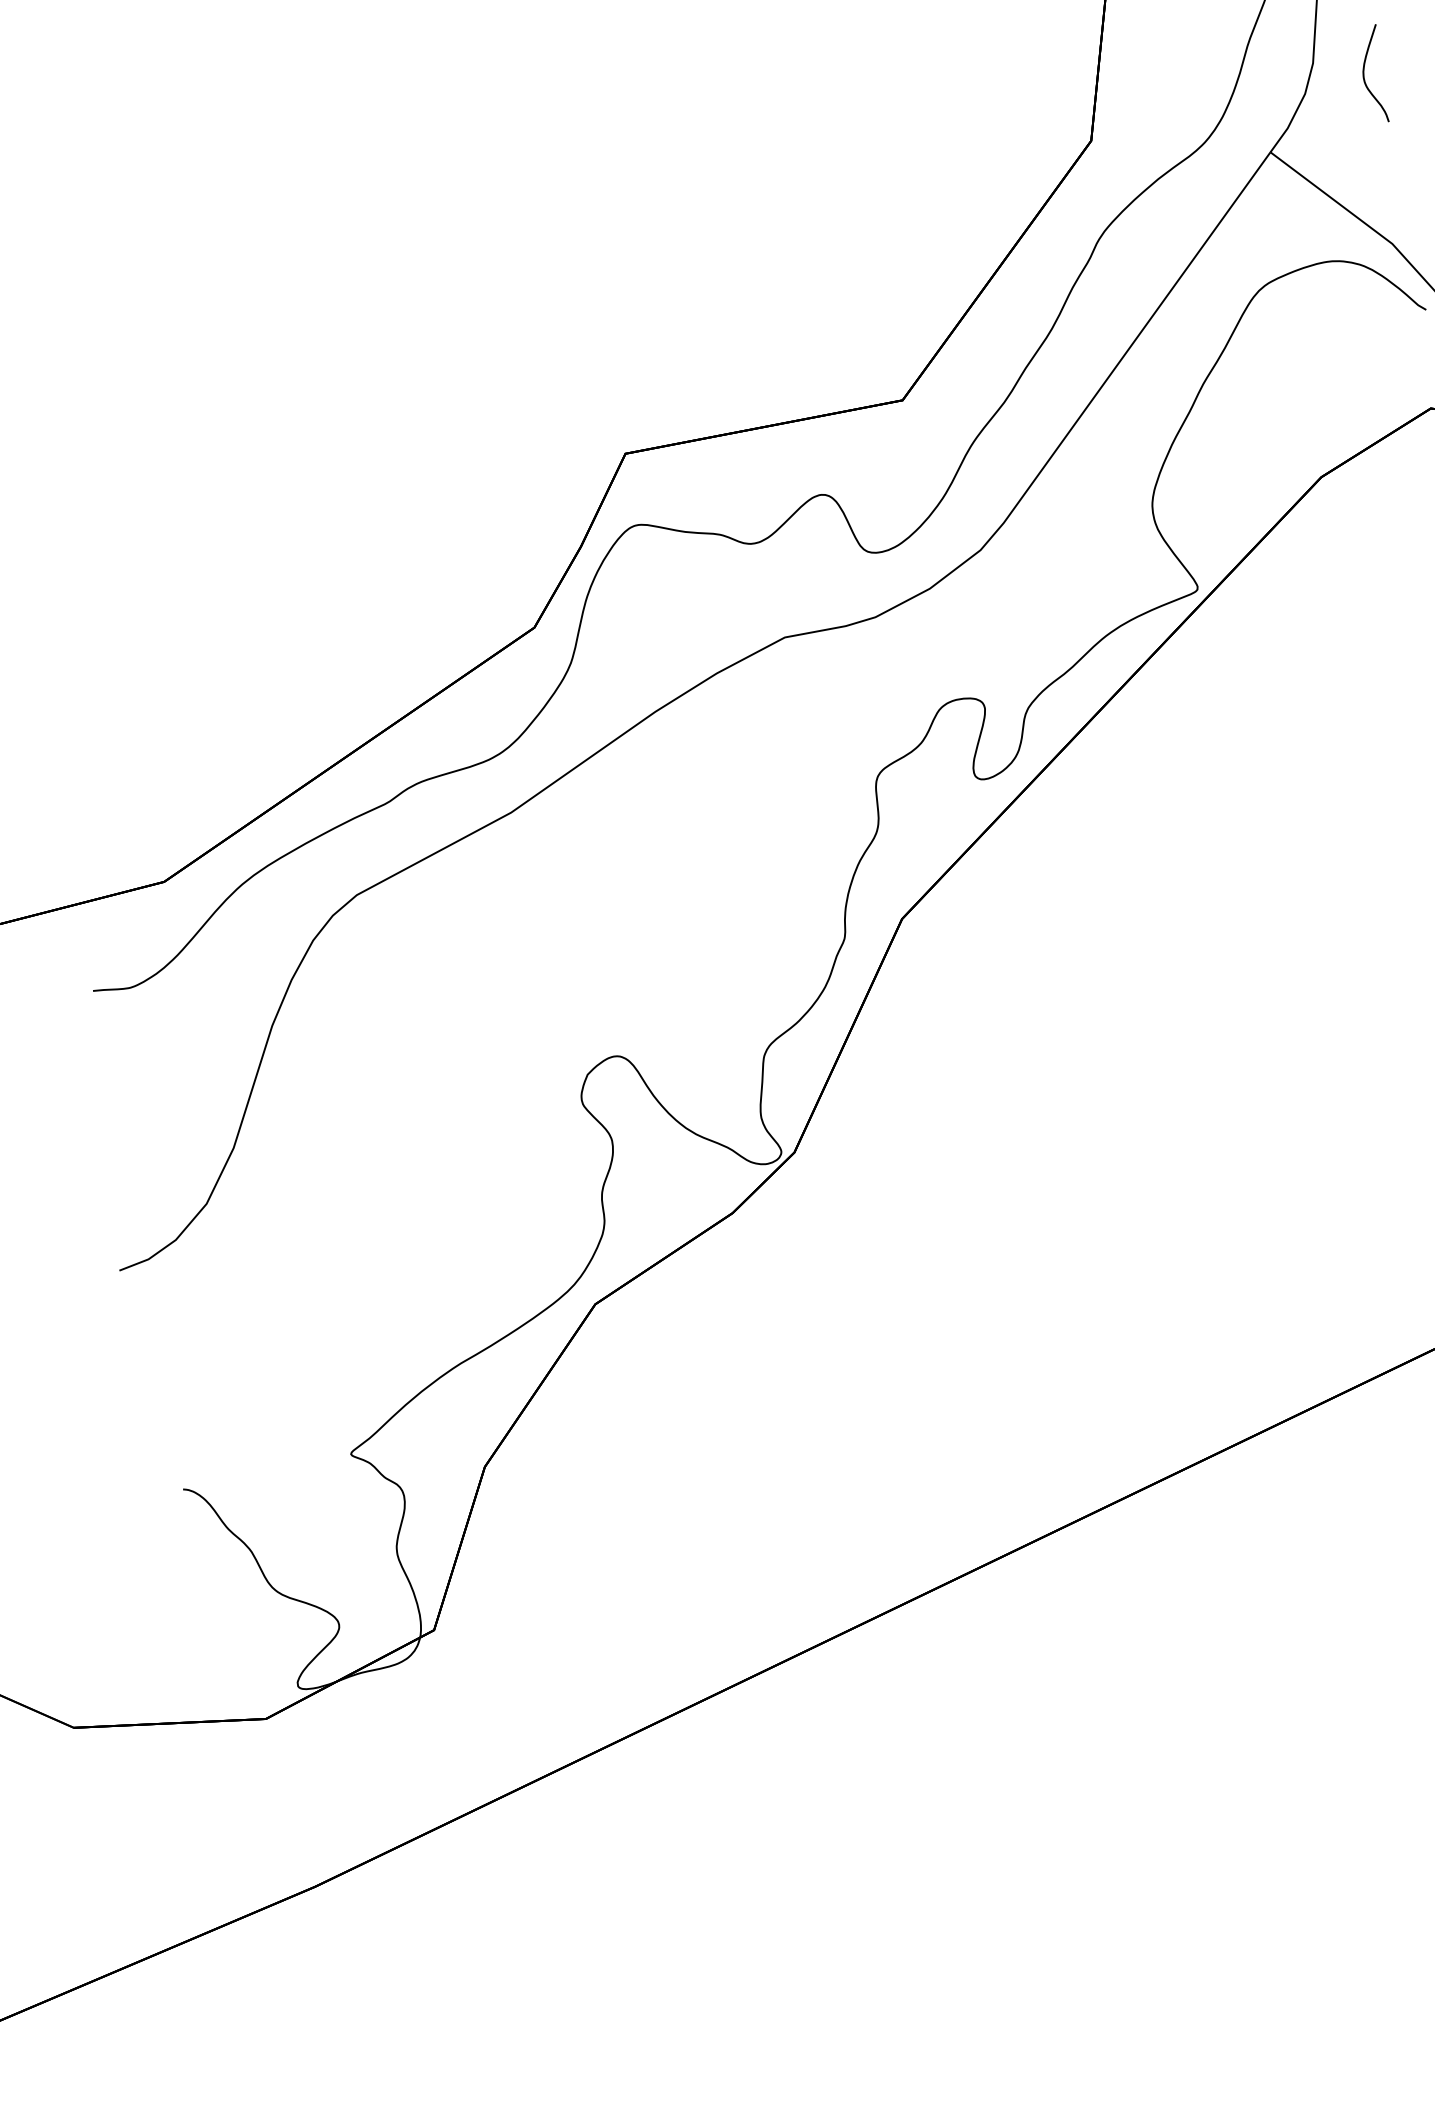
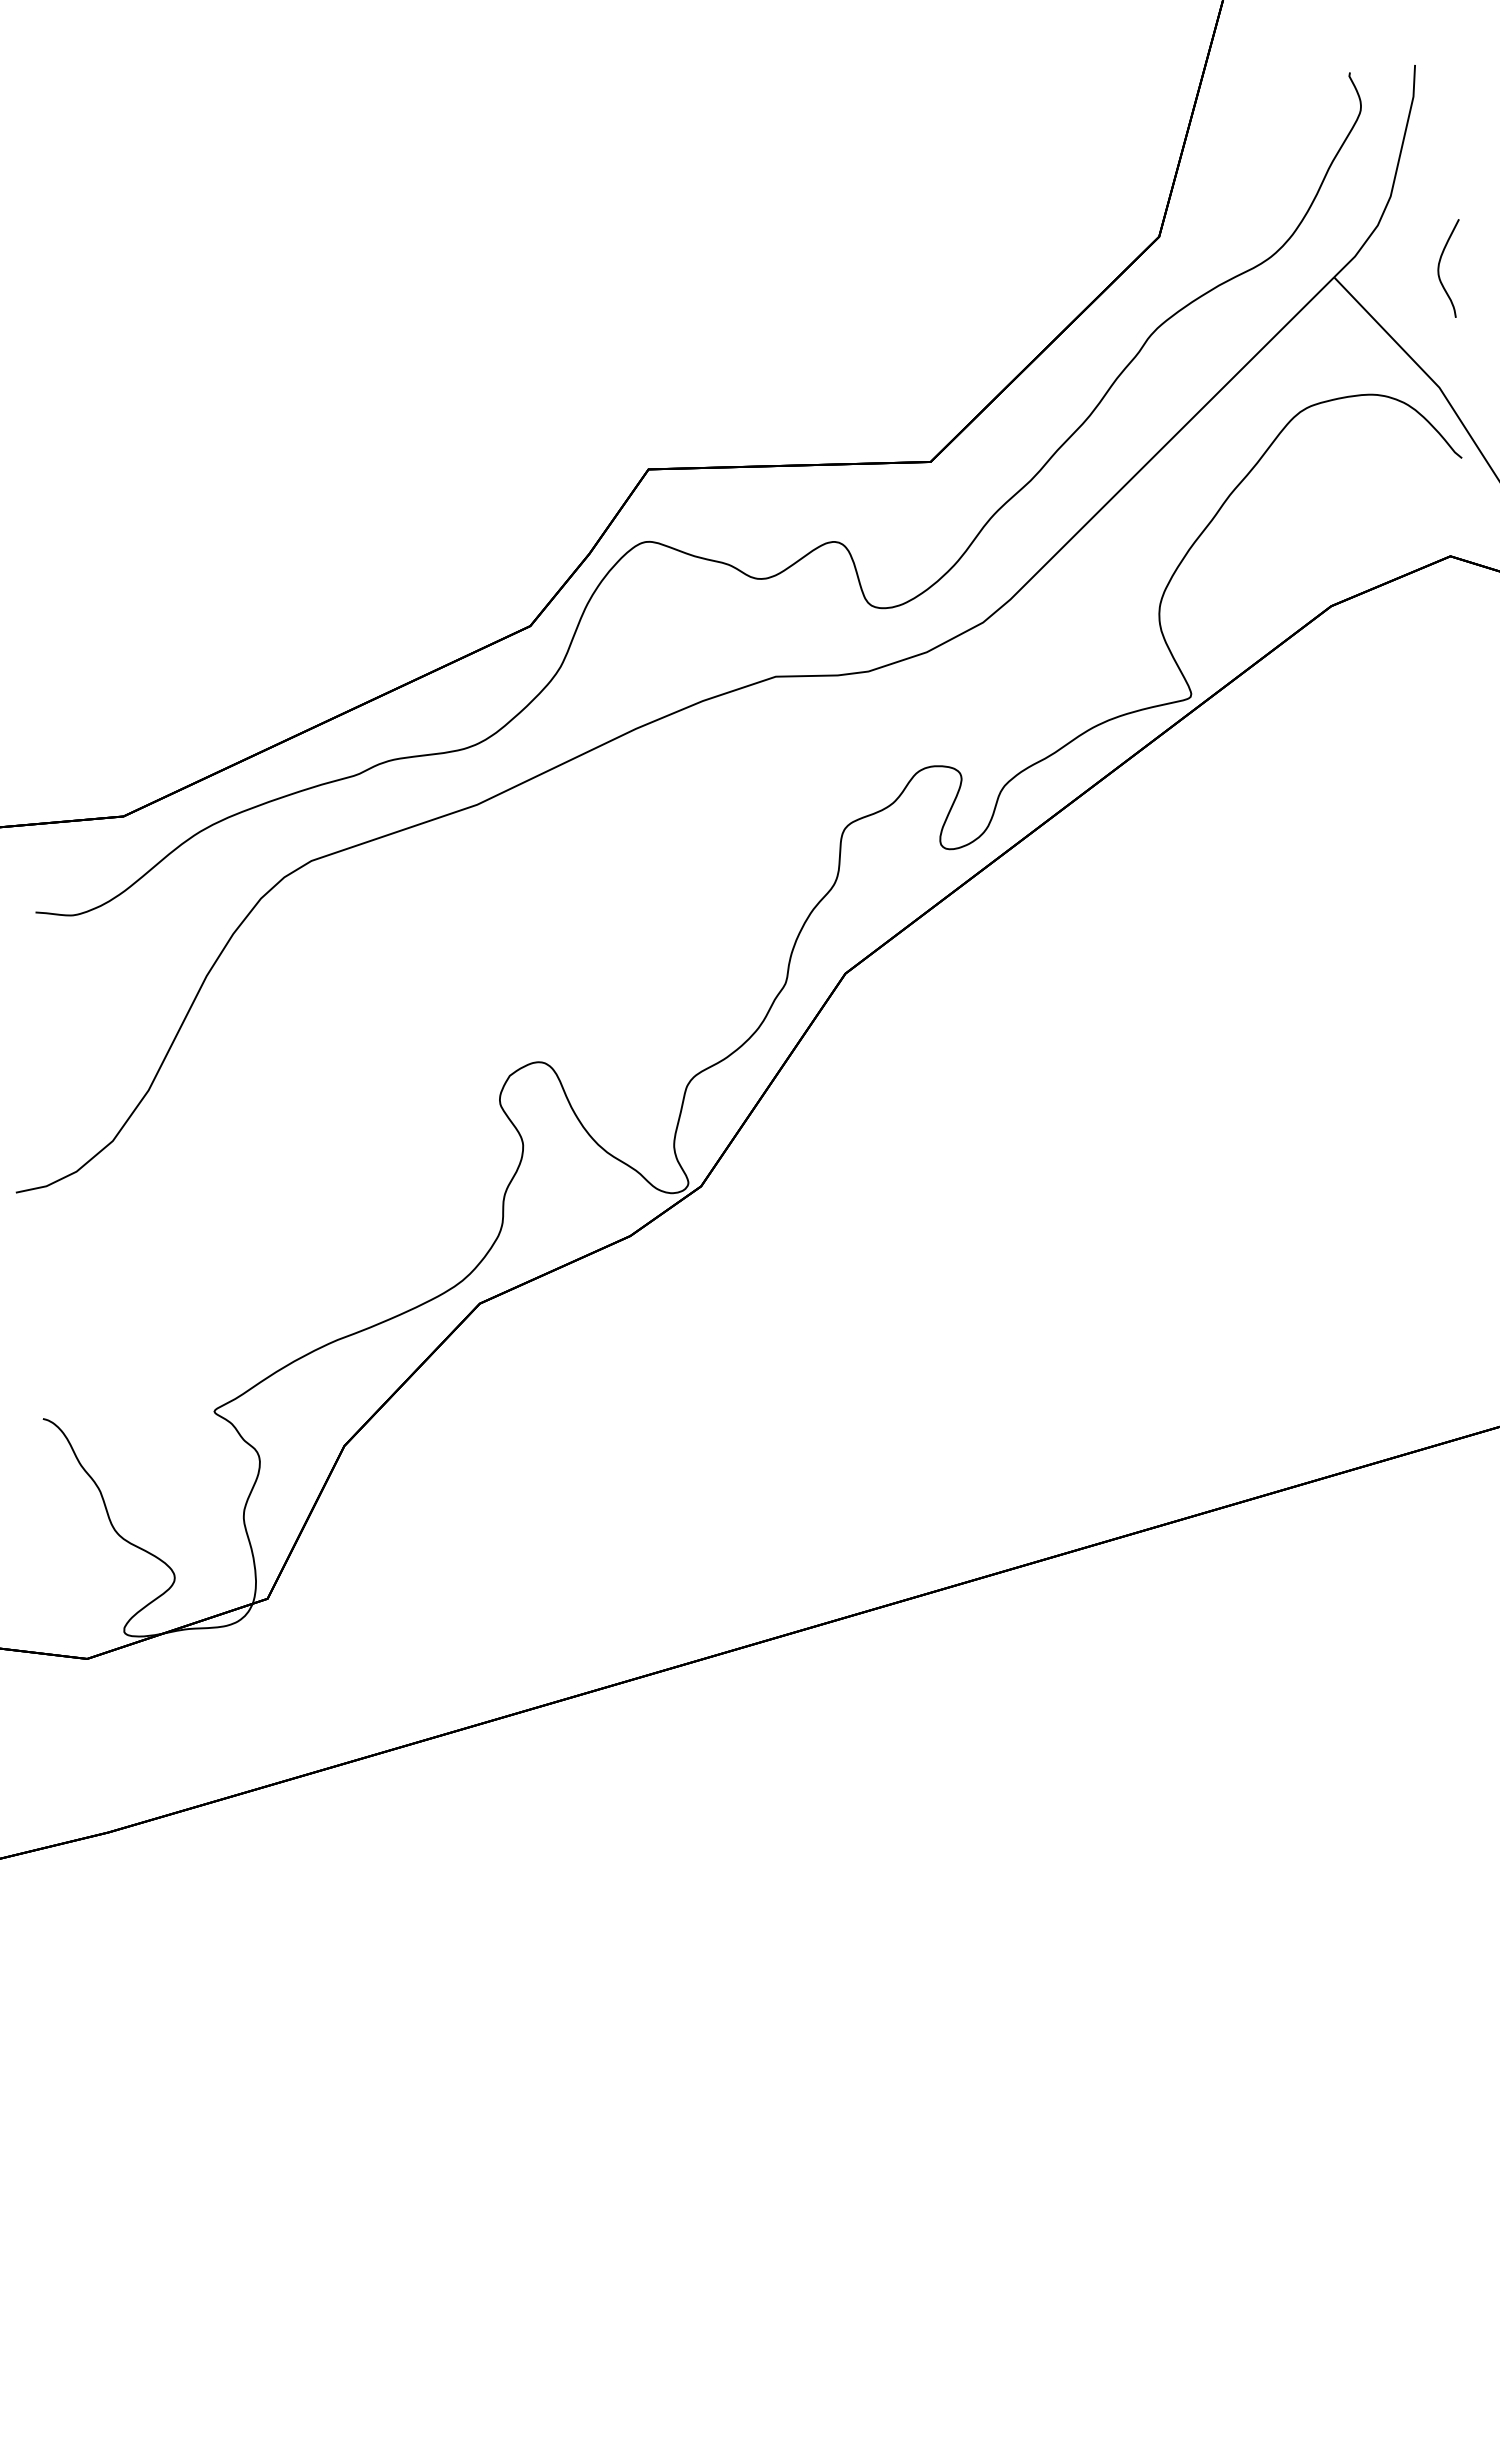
curve: (1364, 76) -> (1439, 268), moved

